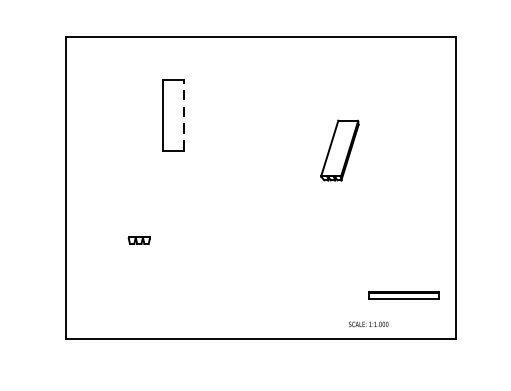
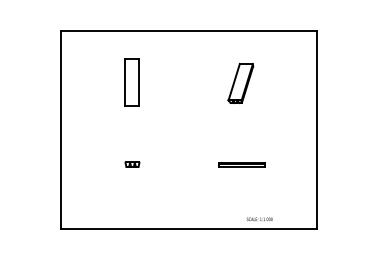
line: (183, 113) -> (138, 81), dashed -> solid
part: (339, 149) -> (240, 82), moved
part: (139, 240) -> (132, 164), moved
part: (403, 294) -> (241, 164), moved

